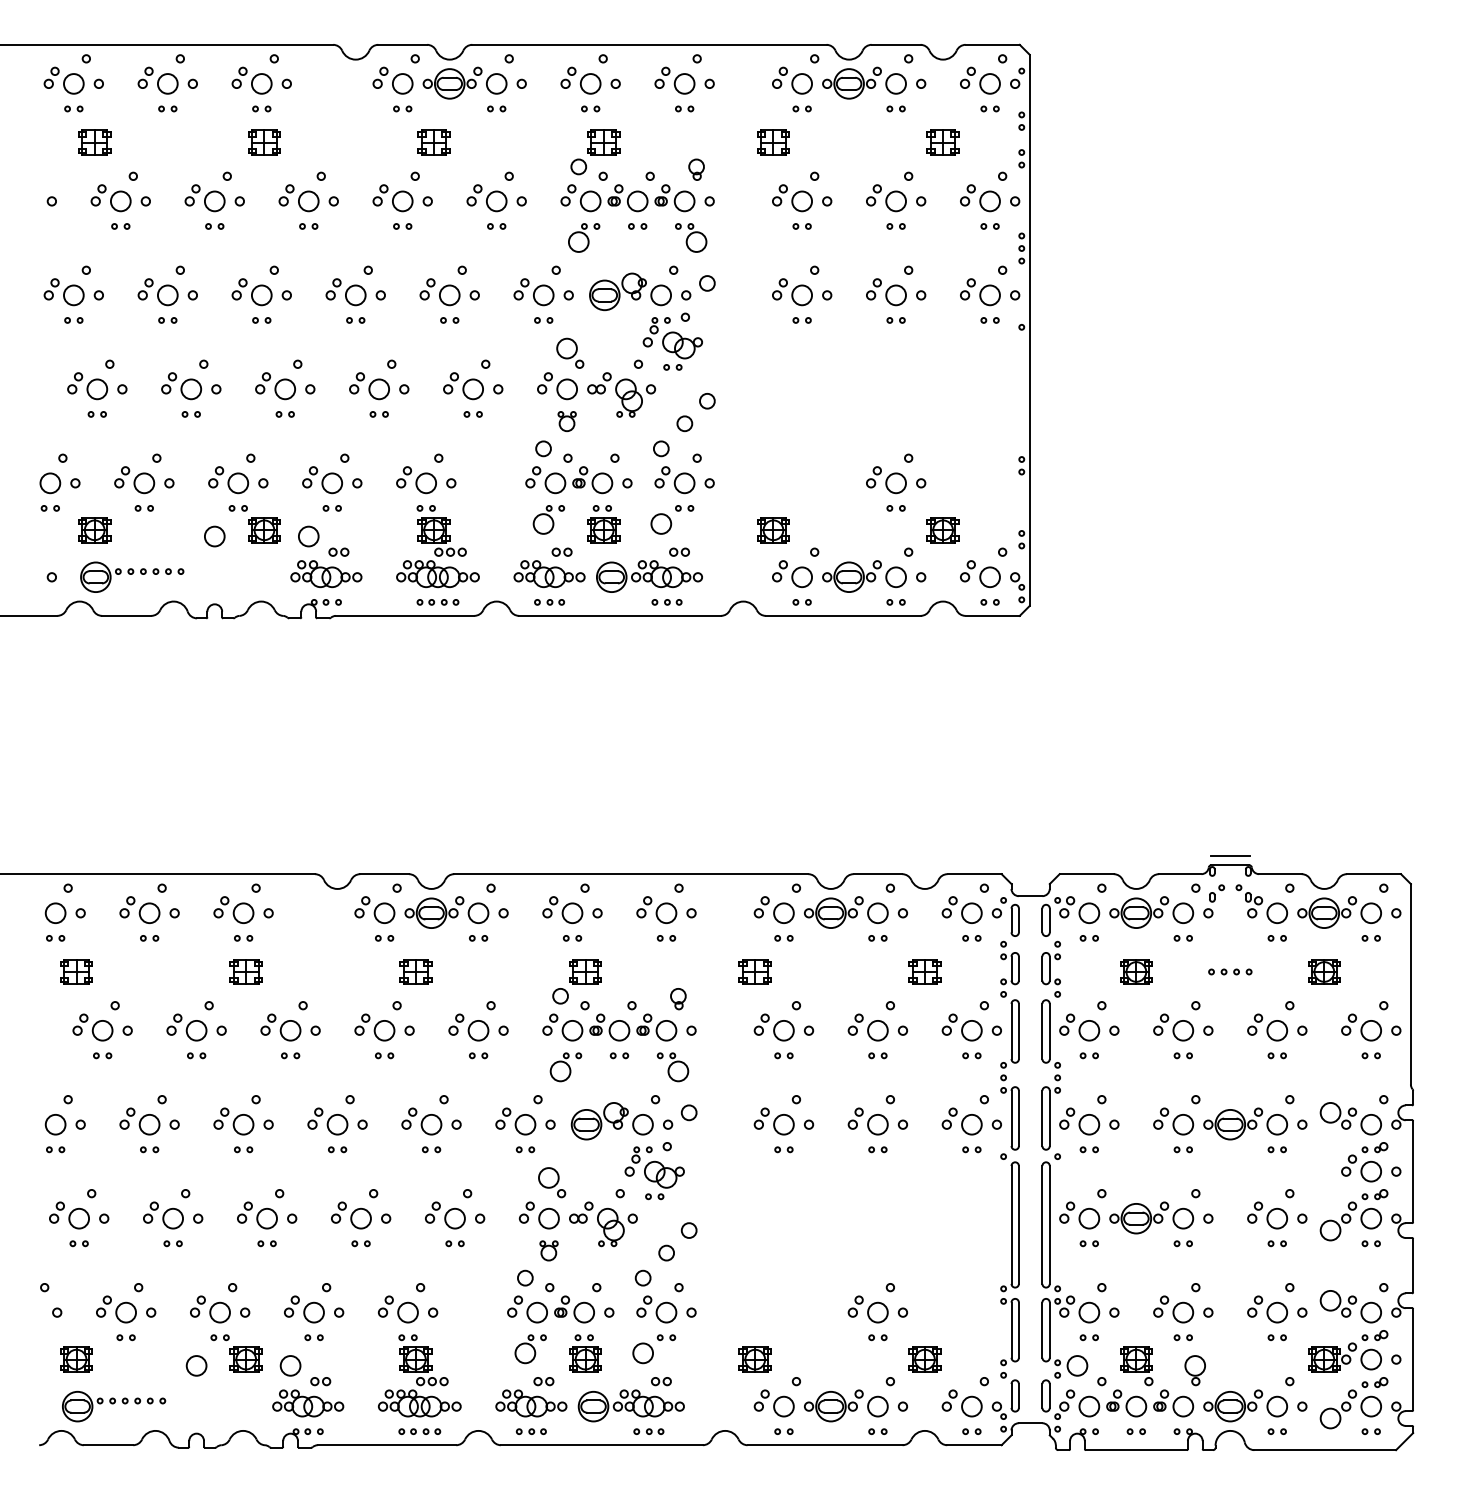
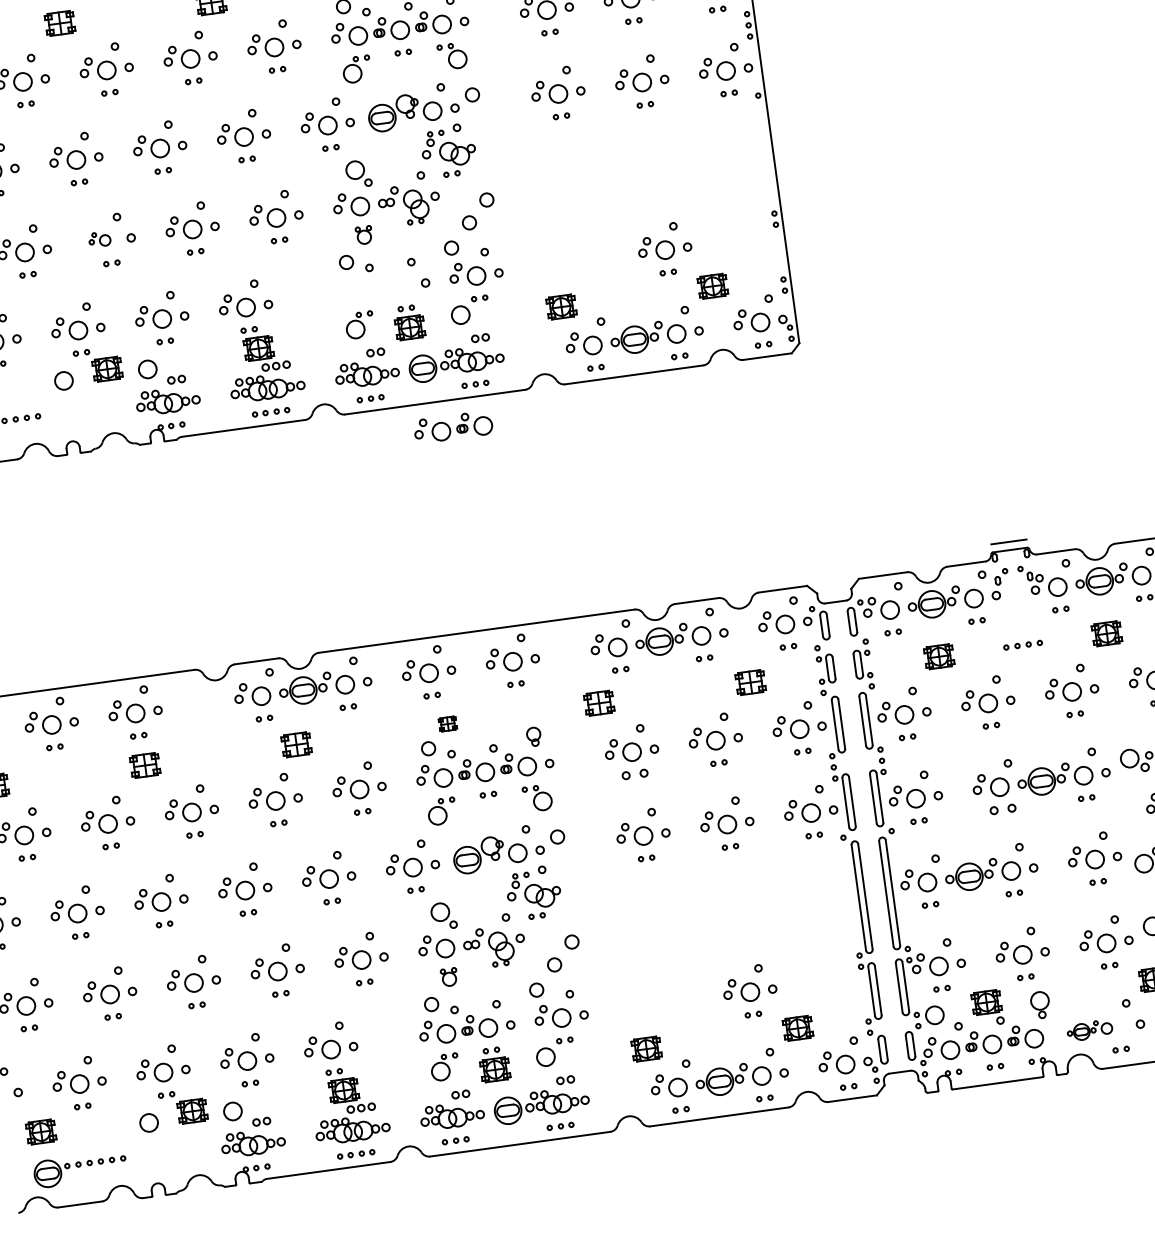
part: (275, 386) -> (99, 239), size x0.6
part: (569, 480) -> (453, 427), moved
part: (585, 971) -> (447, 723), size x0.6
part: (783, 1055) -> (634, 774), size x1.6
part: (1182, 1149) -> (1002, 809), size x1.6
part: (1245, 1405) -> (1089, 1030), size x0.6

